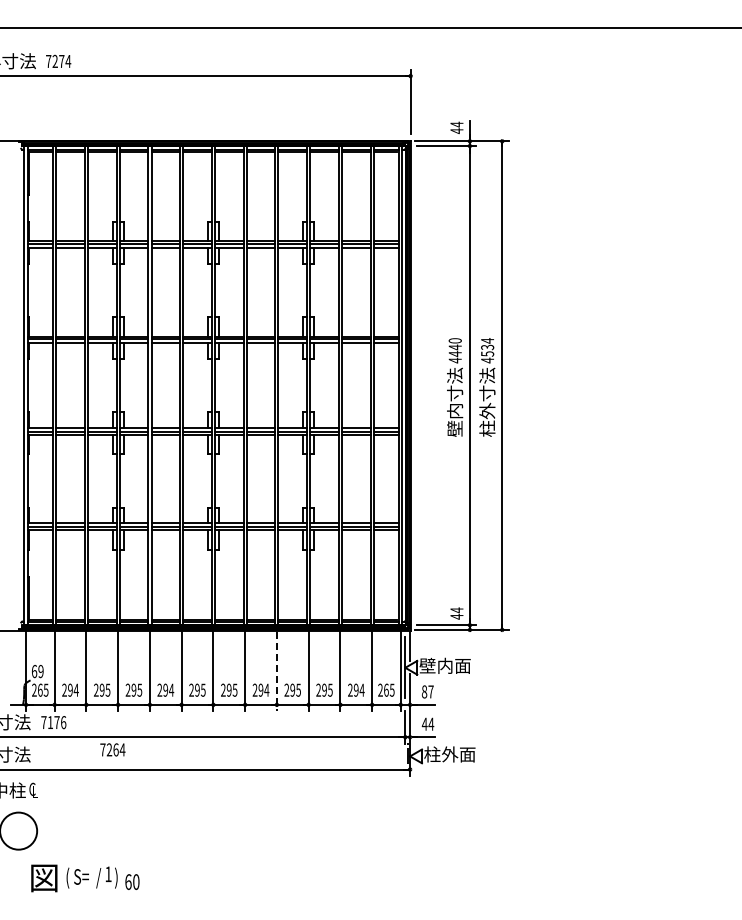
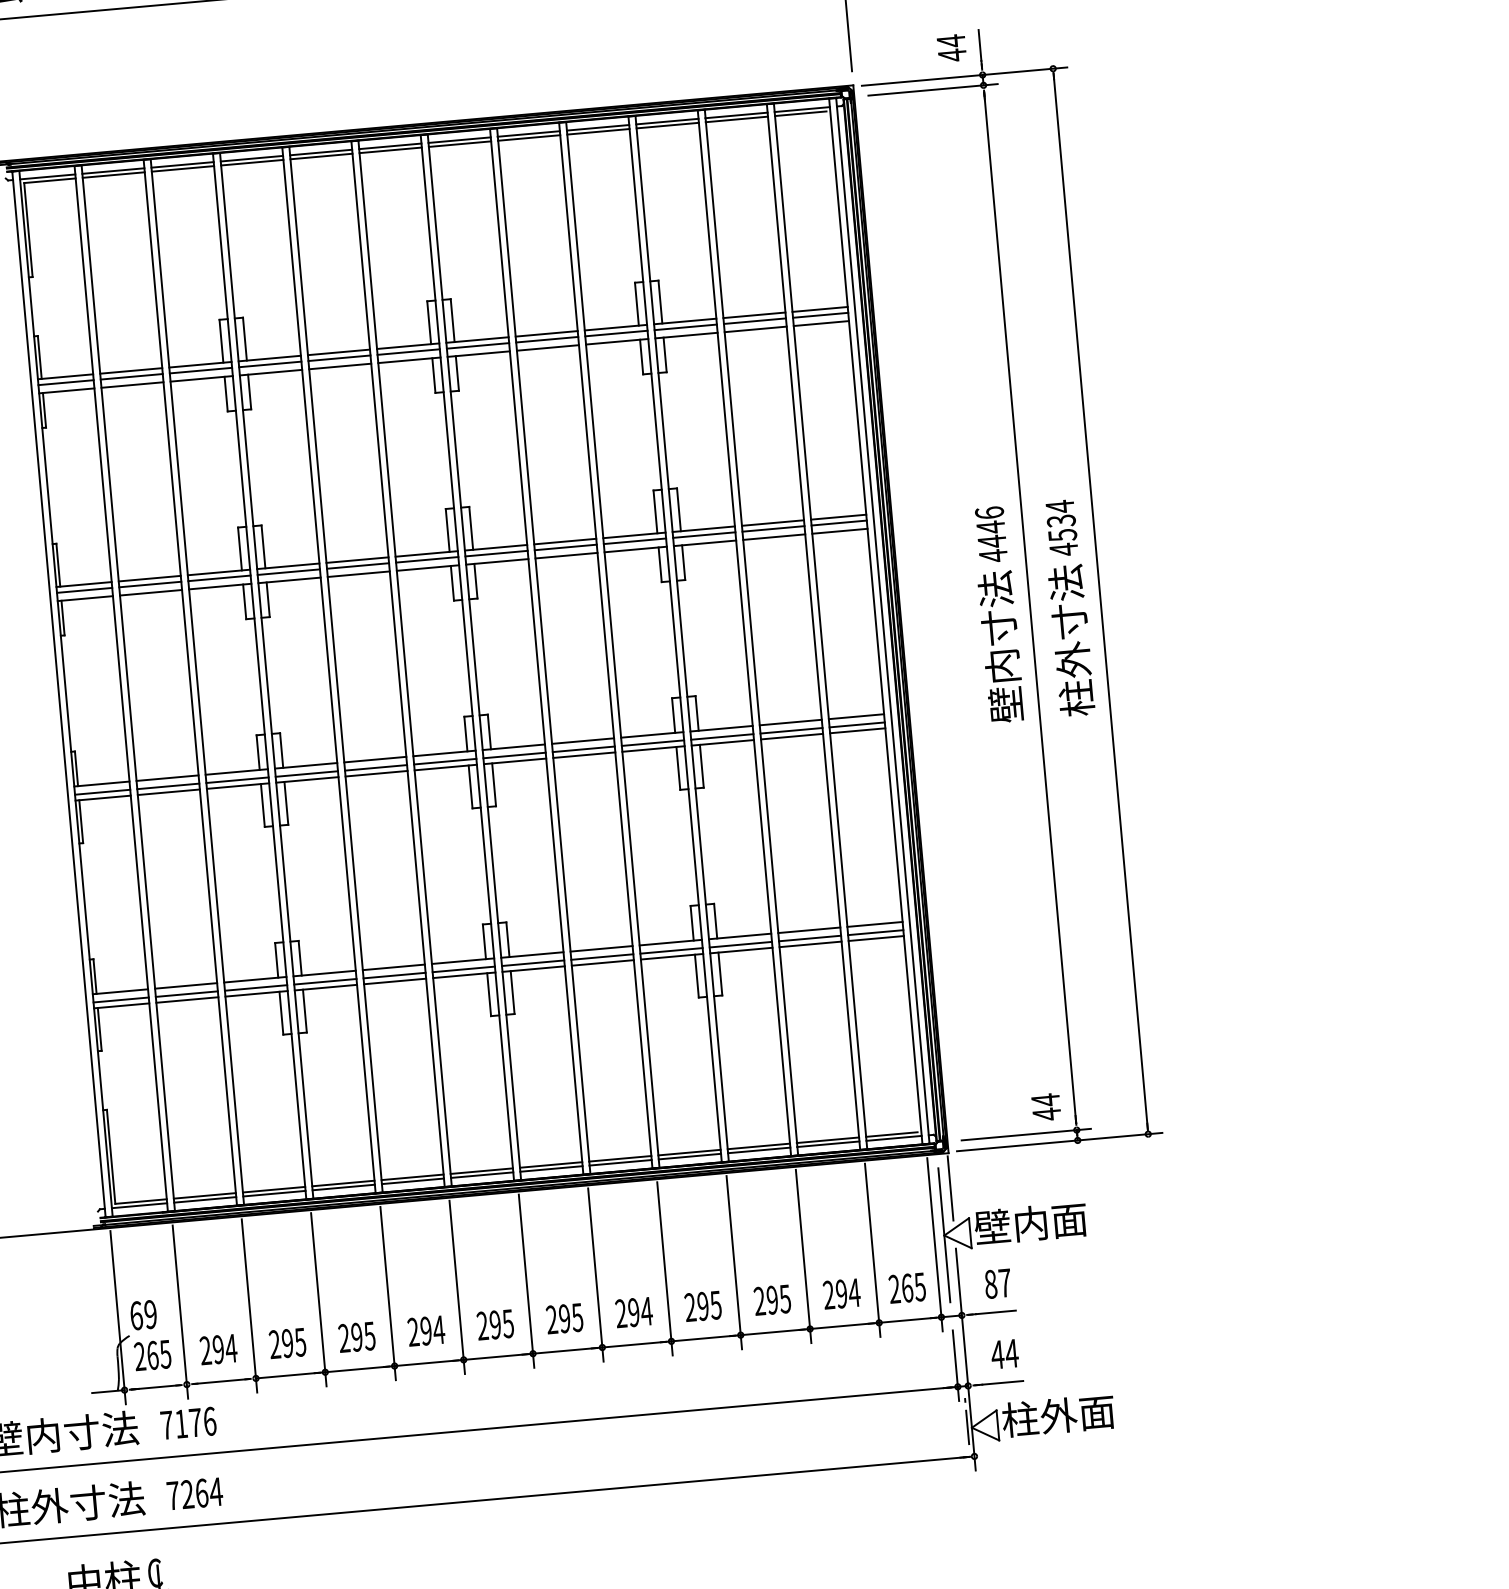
text: (454, 340) -> (987, 512), 4440 -> 4446
line: (276, 671) -> (664, 1268), dashed -> solid
text: (112, 749) -> (194, 1493), moved

